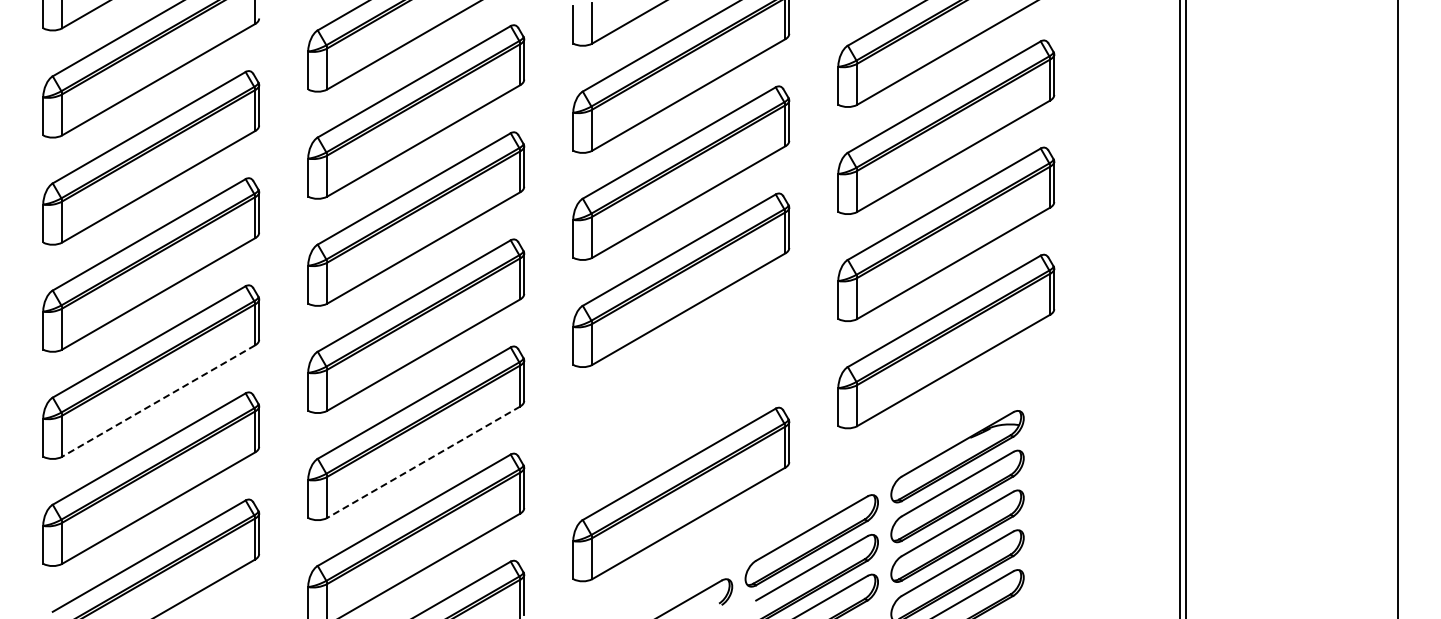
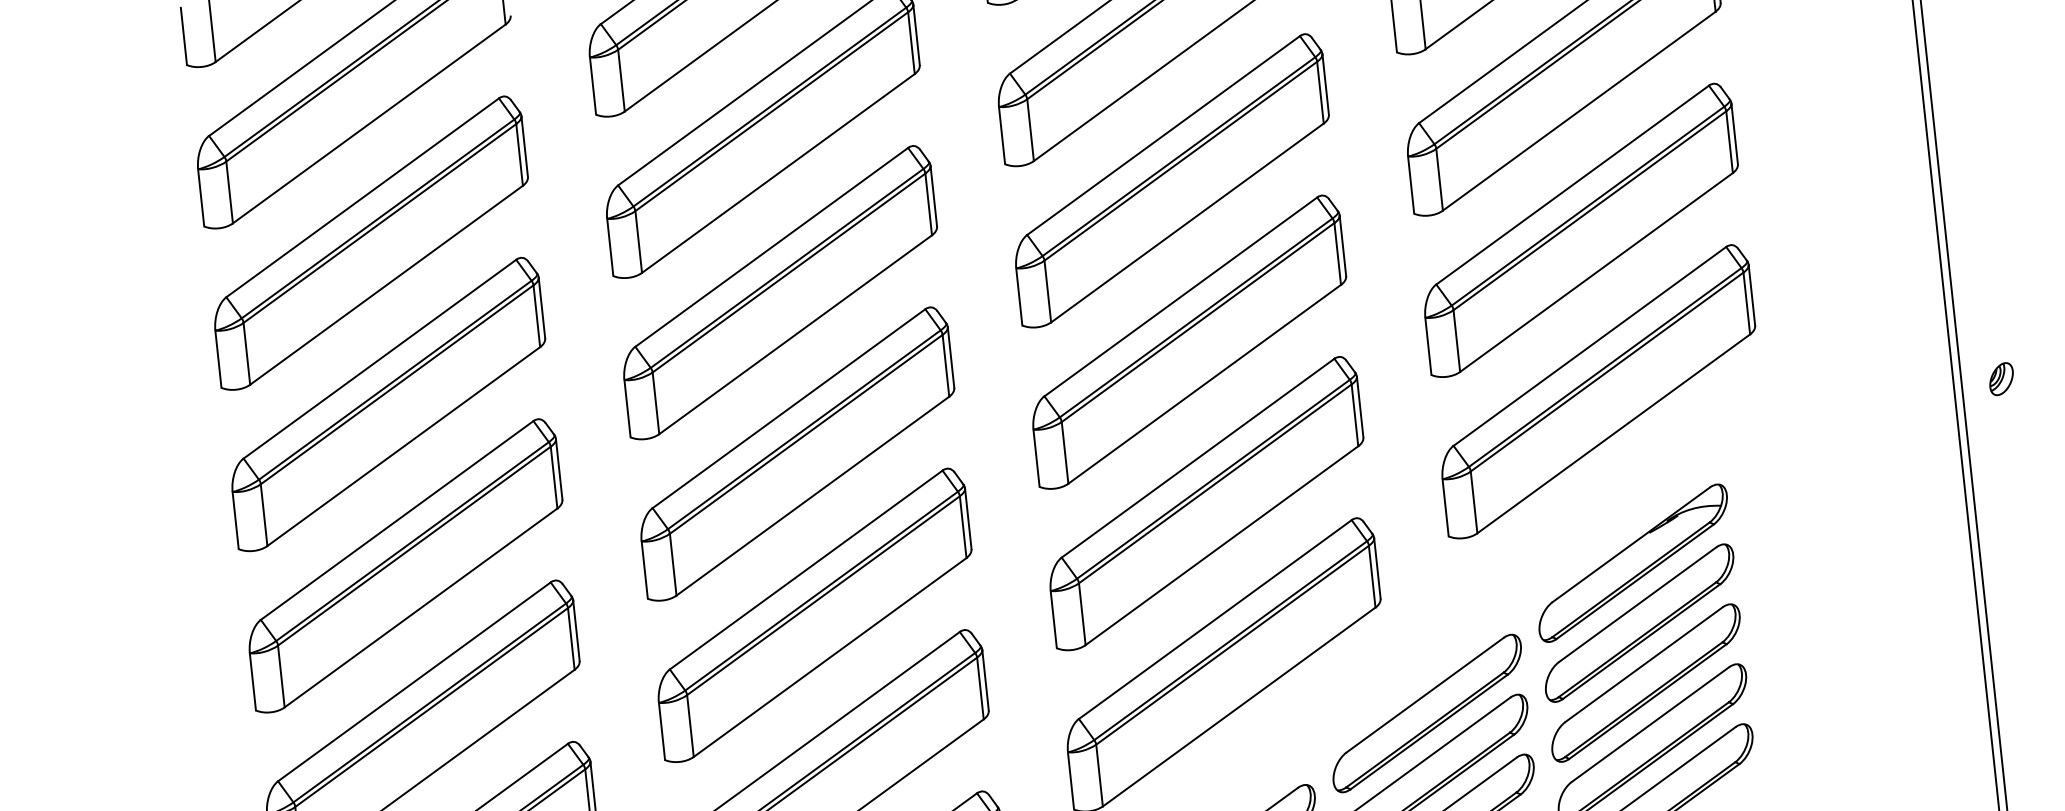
part: (1211, 361) -> (2000, 378), added
part: (681, 387) -> (1206, 503), added
line: (158, 401) -> (420, 608), dashed -> solid
line: (423, 462) -> (829, 657), dashed -> solid

